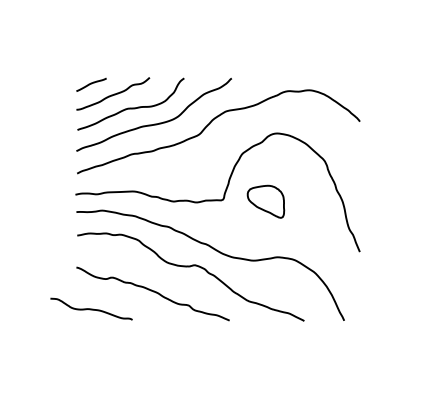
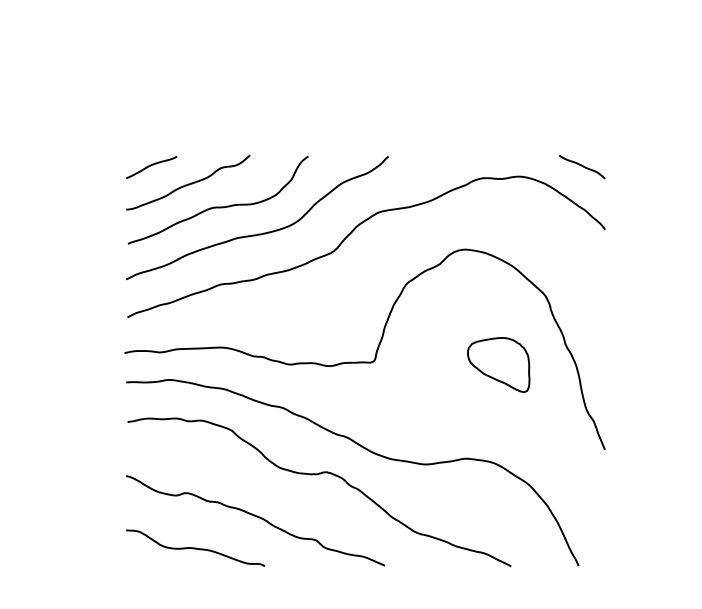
curve: (346, 84) -> (582, 166), added
part: (265, 201) -> (497, 364), moved
curve: (91, 308) -> (195, 546), moved

